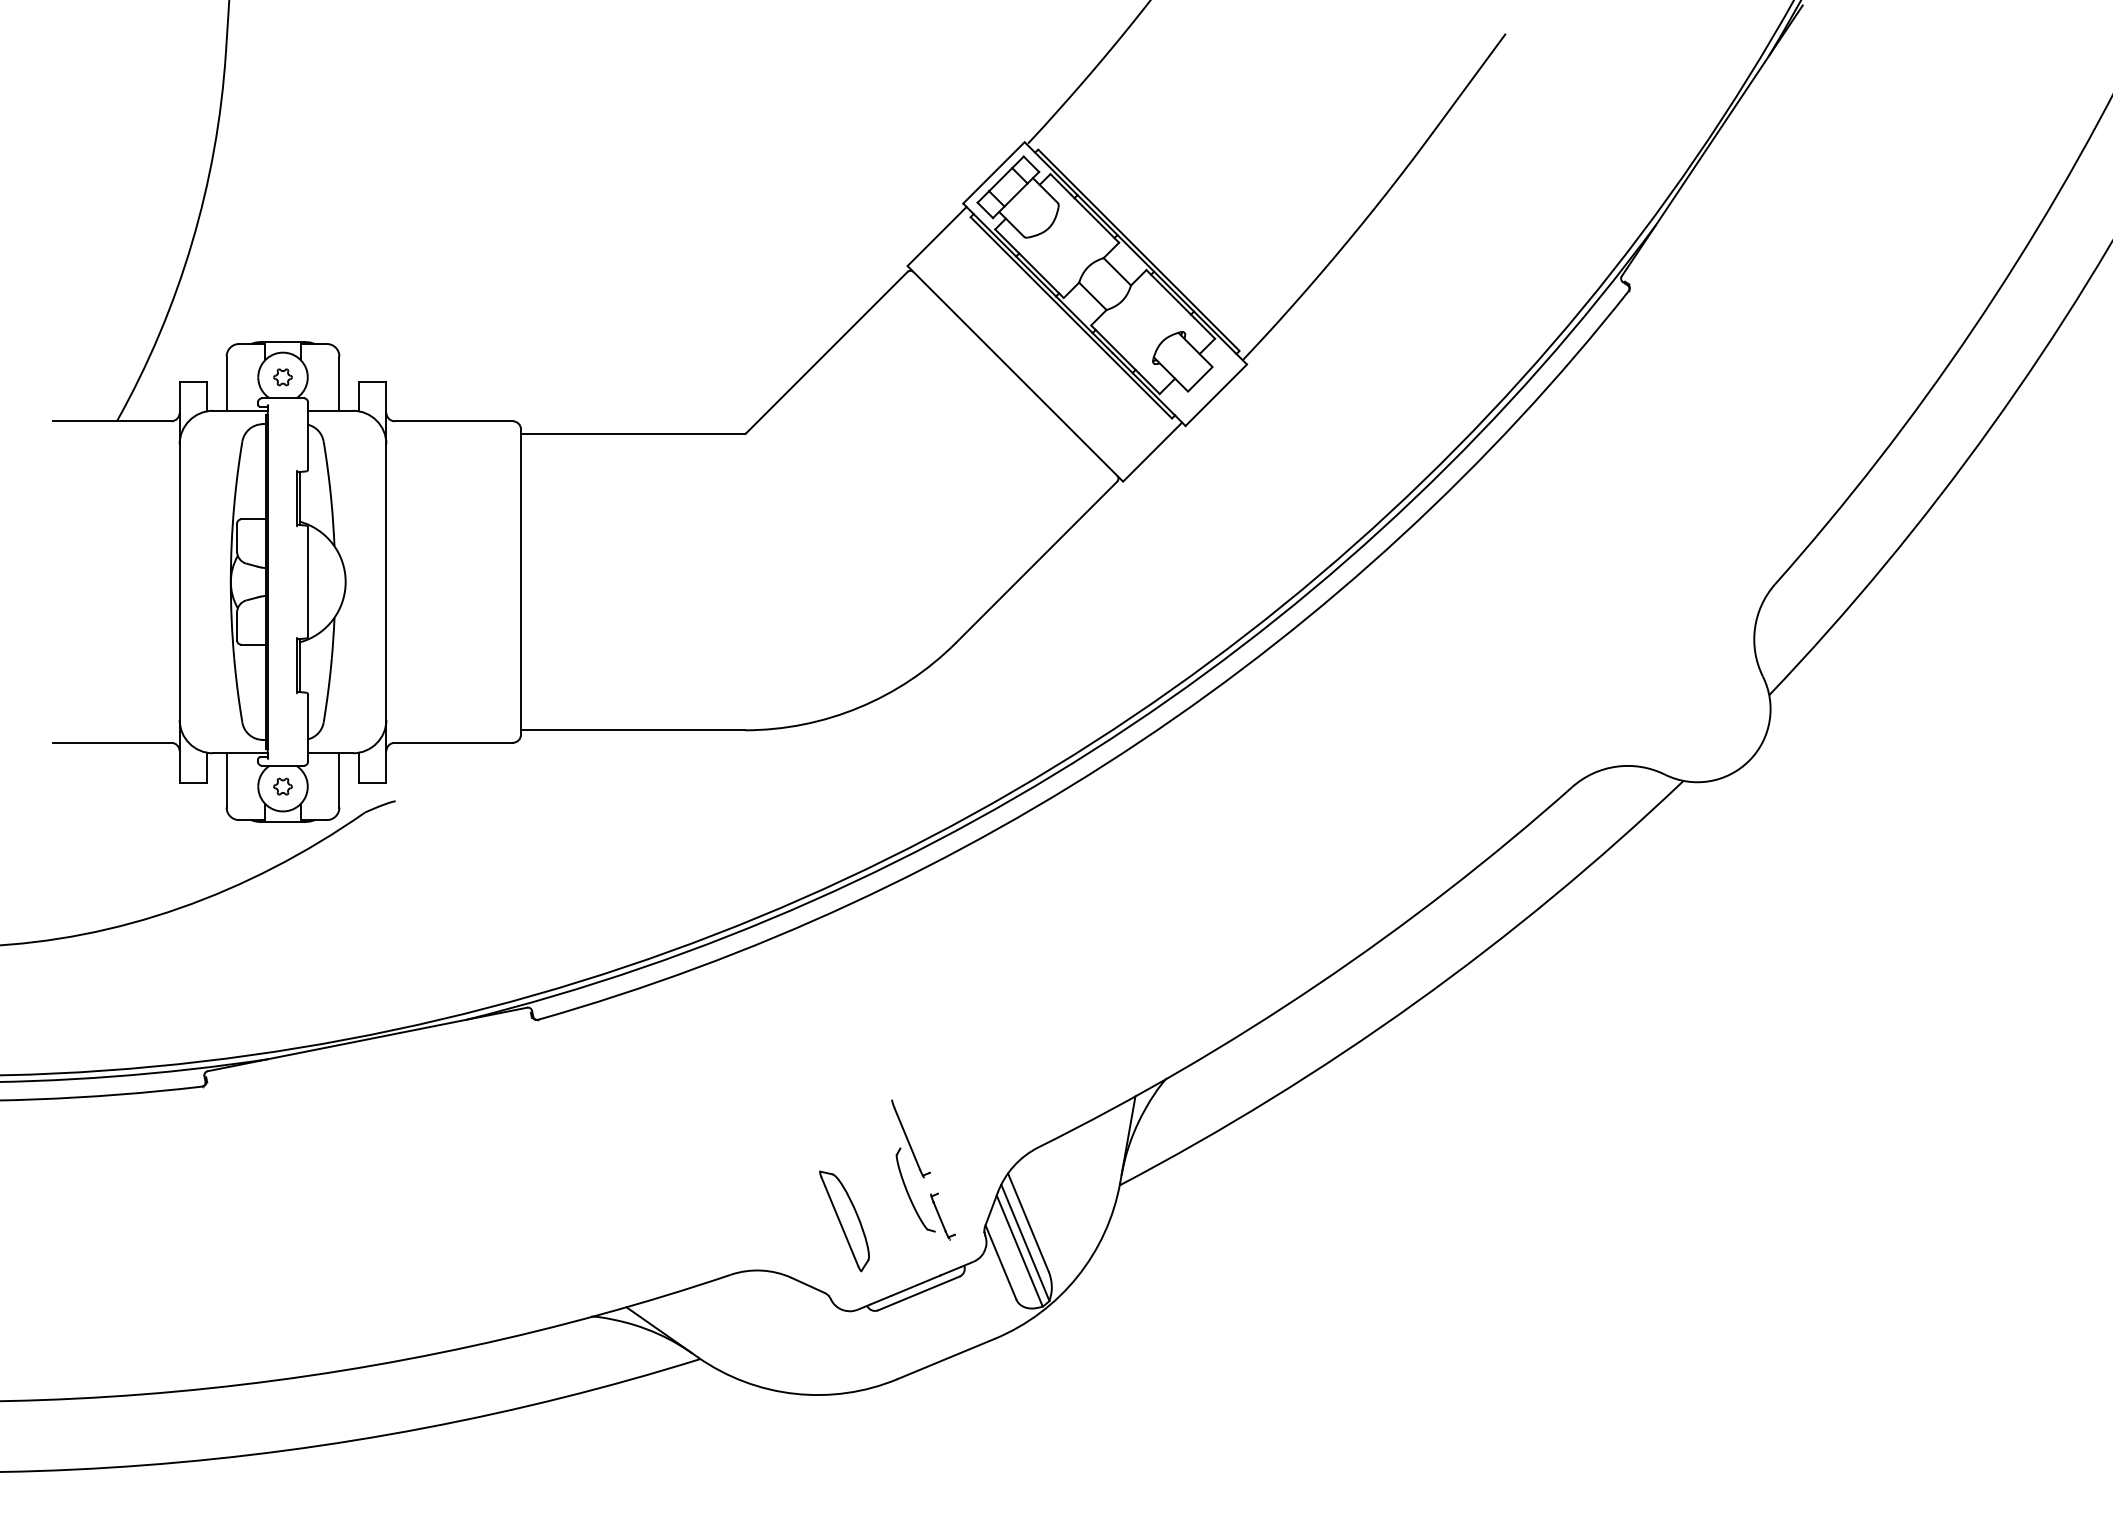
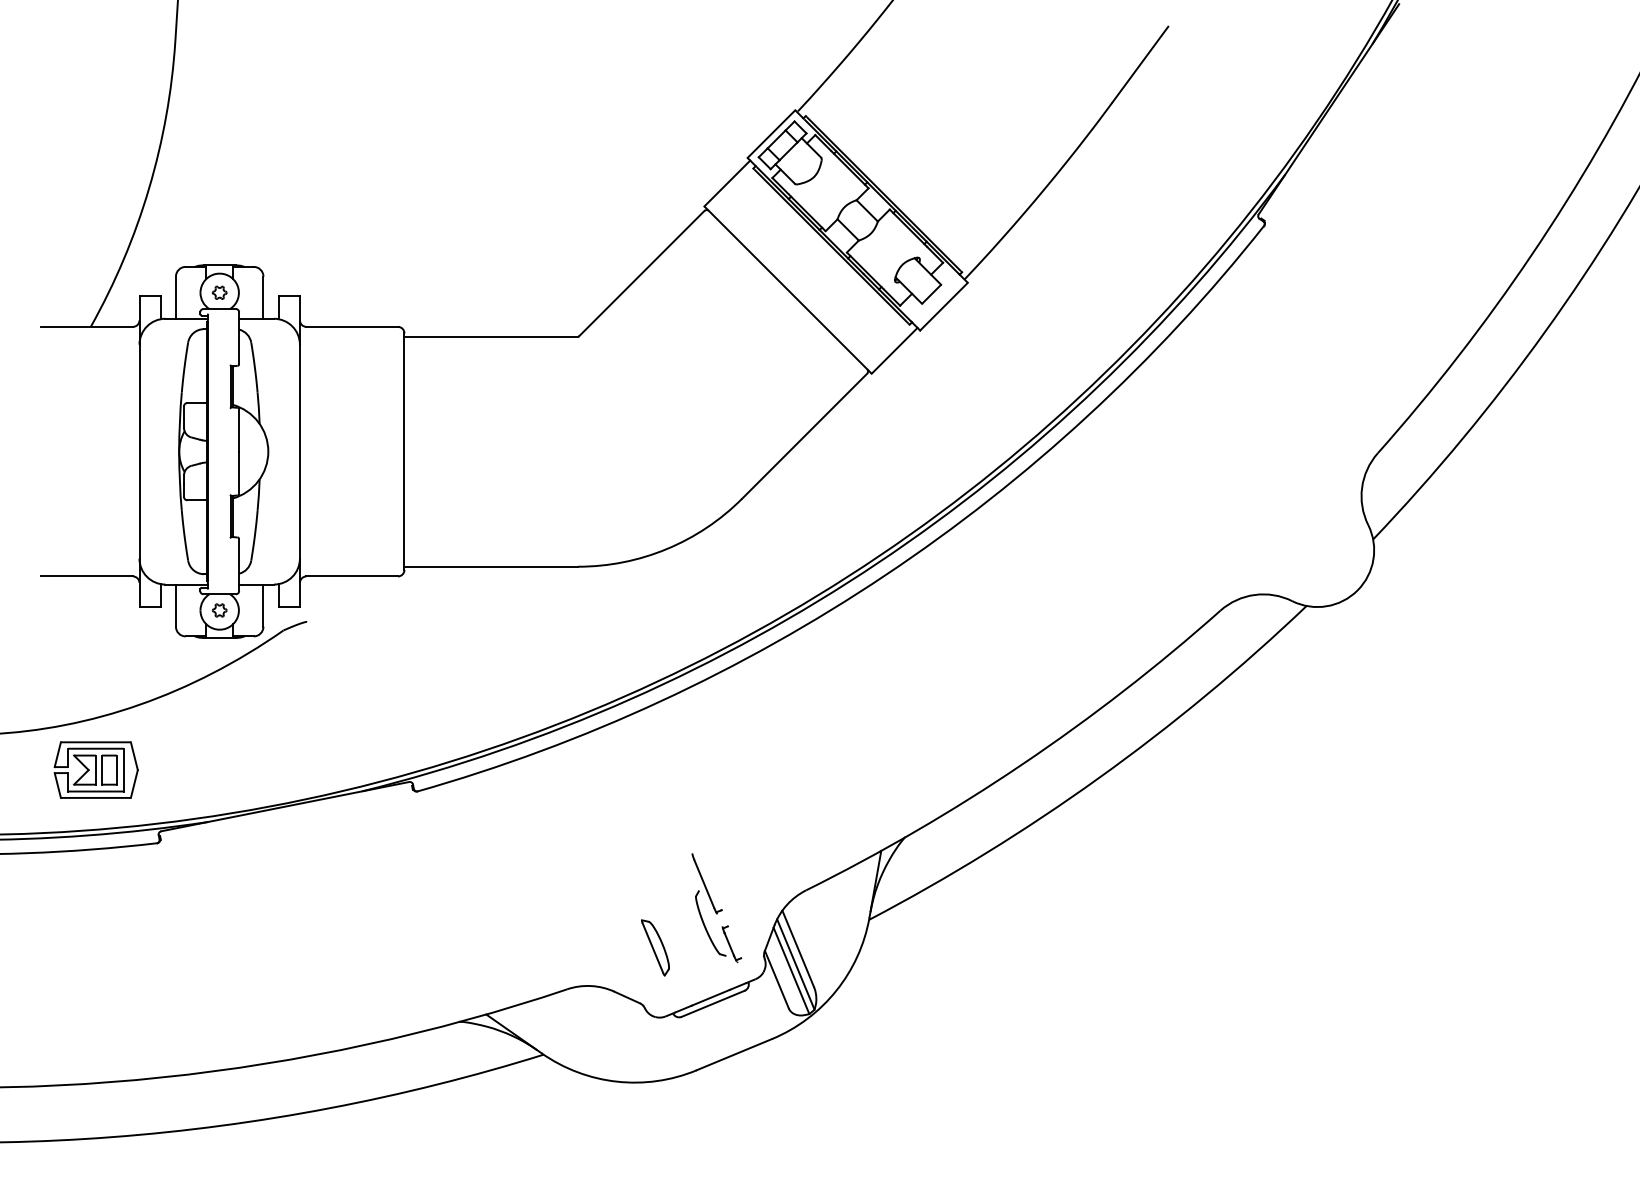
part: (123, 992) -> (95, 770), added
part: (844, 1221) -> (655, 947), size x0.71

